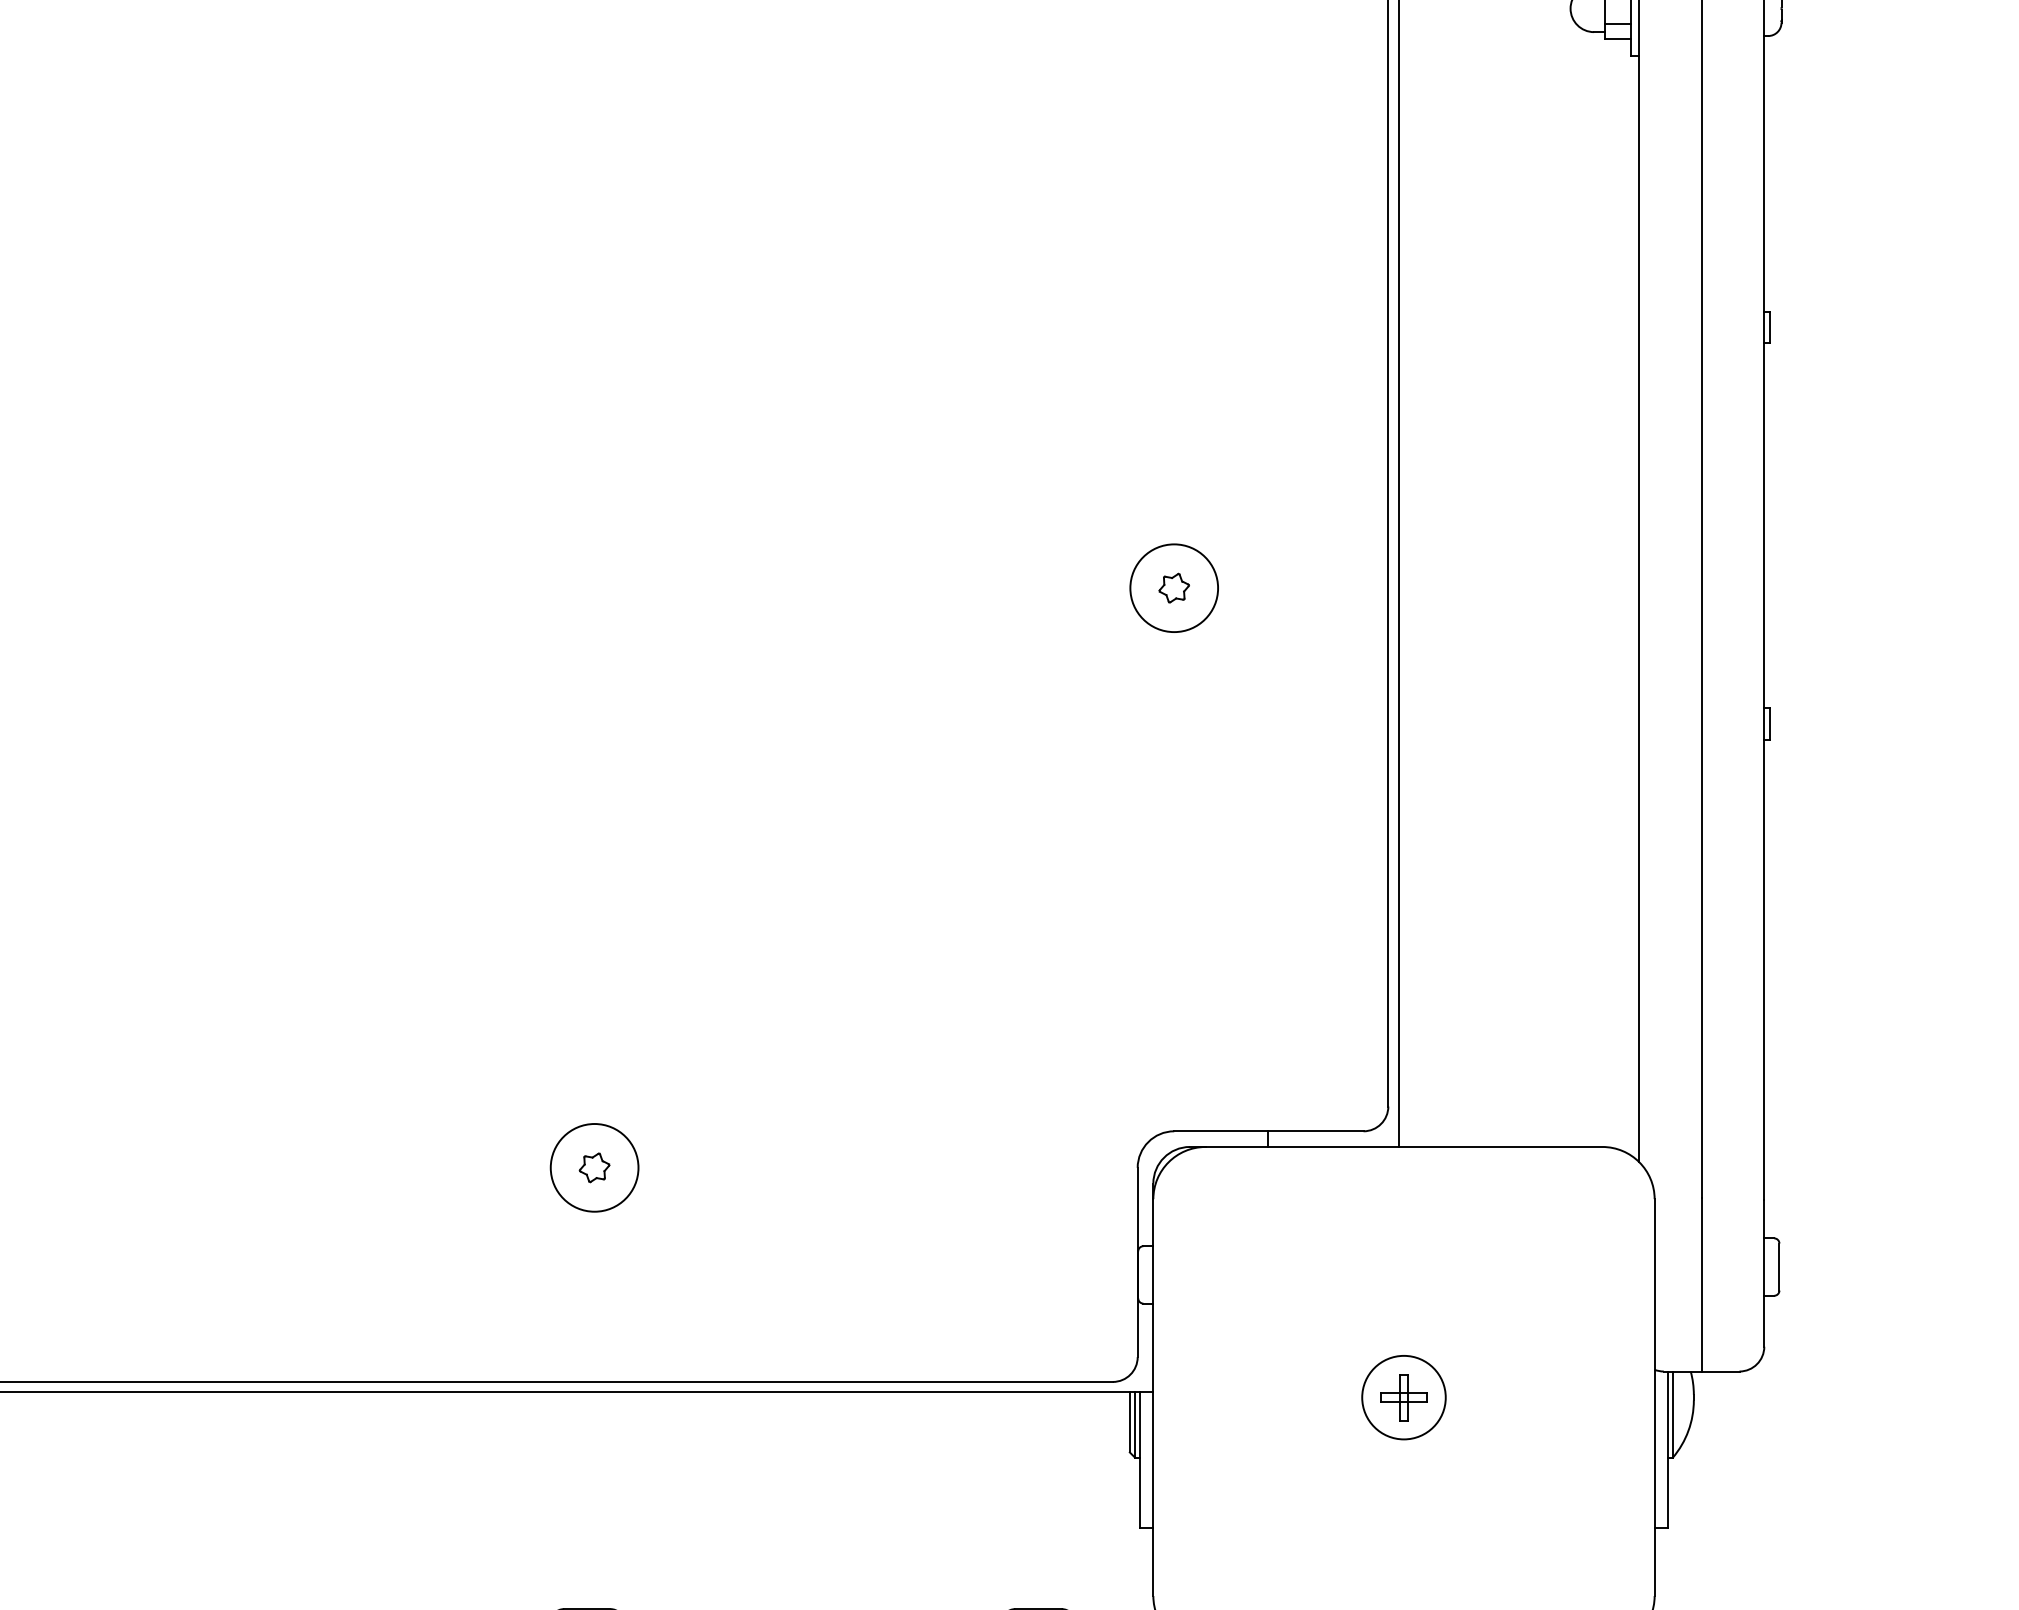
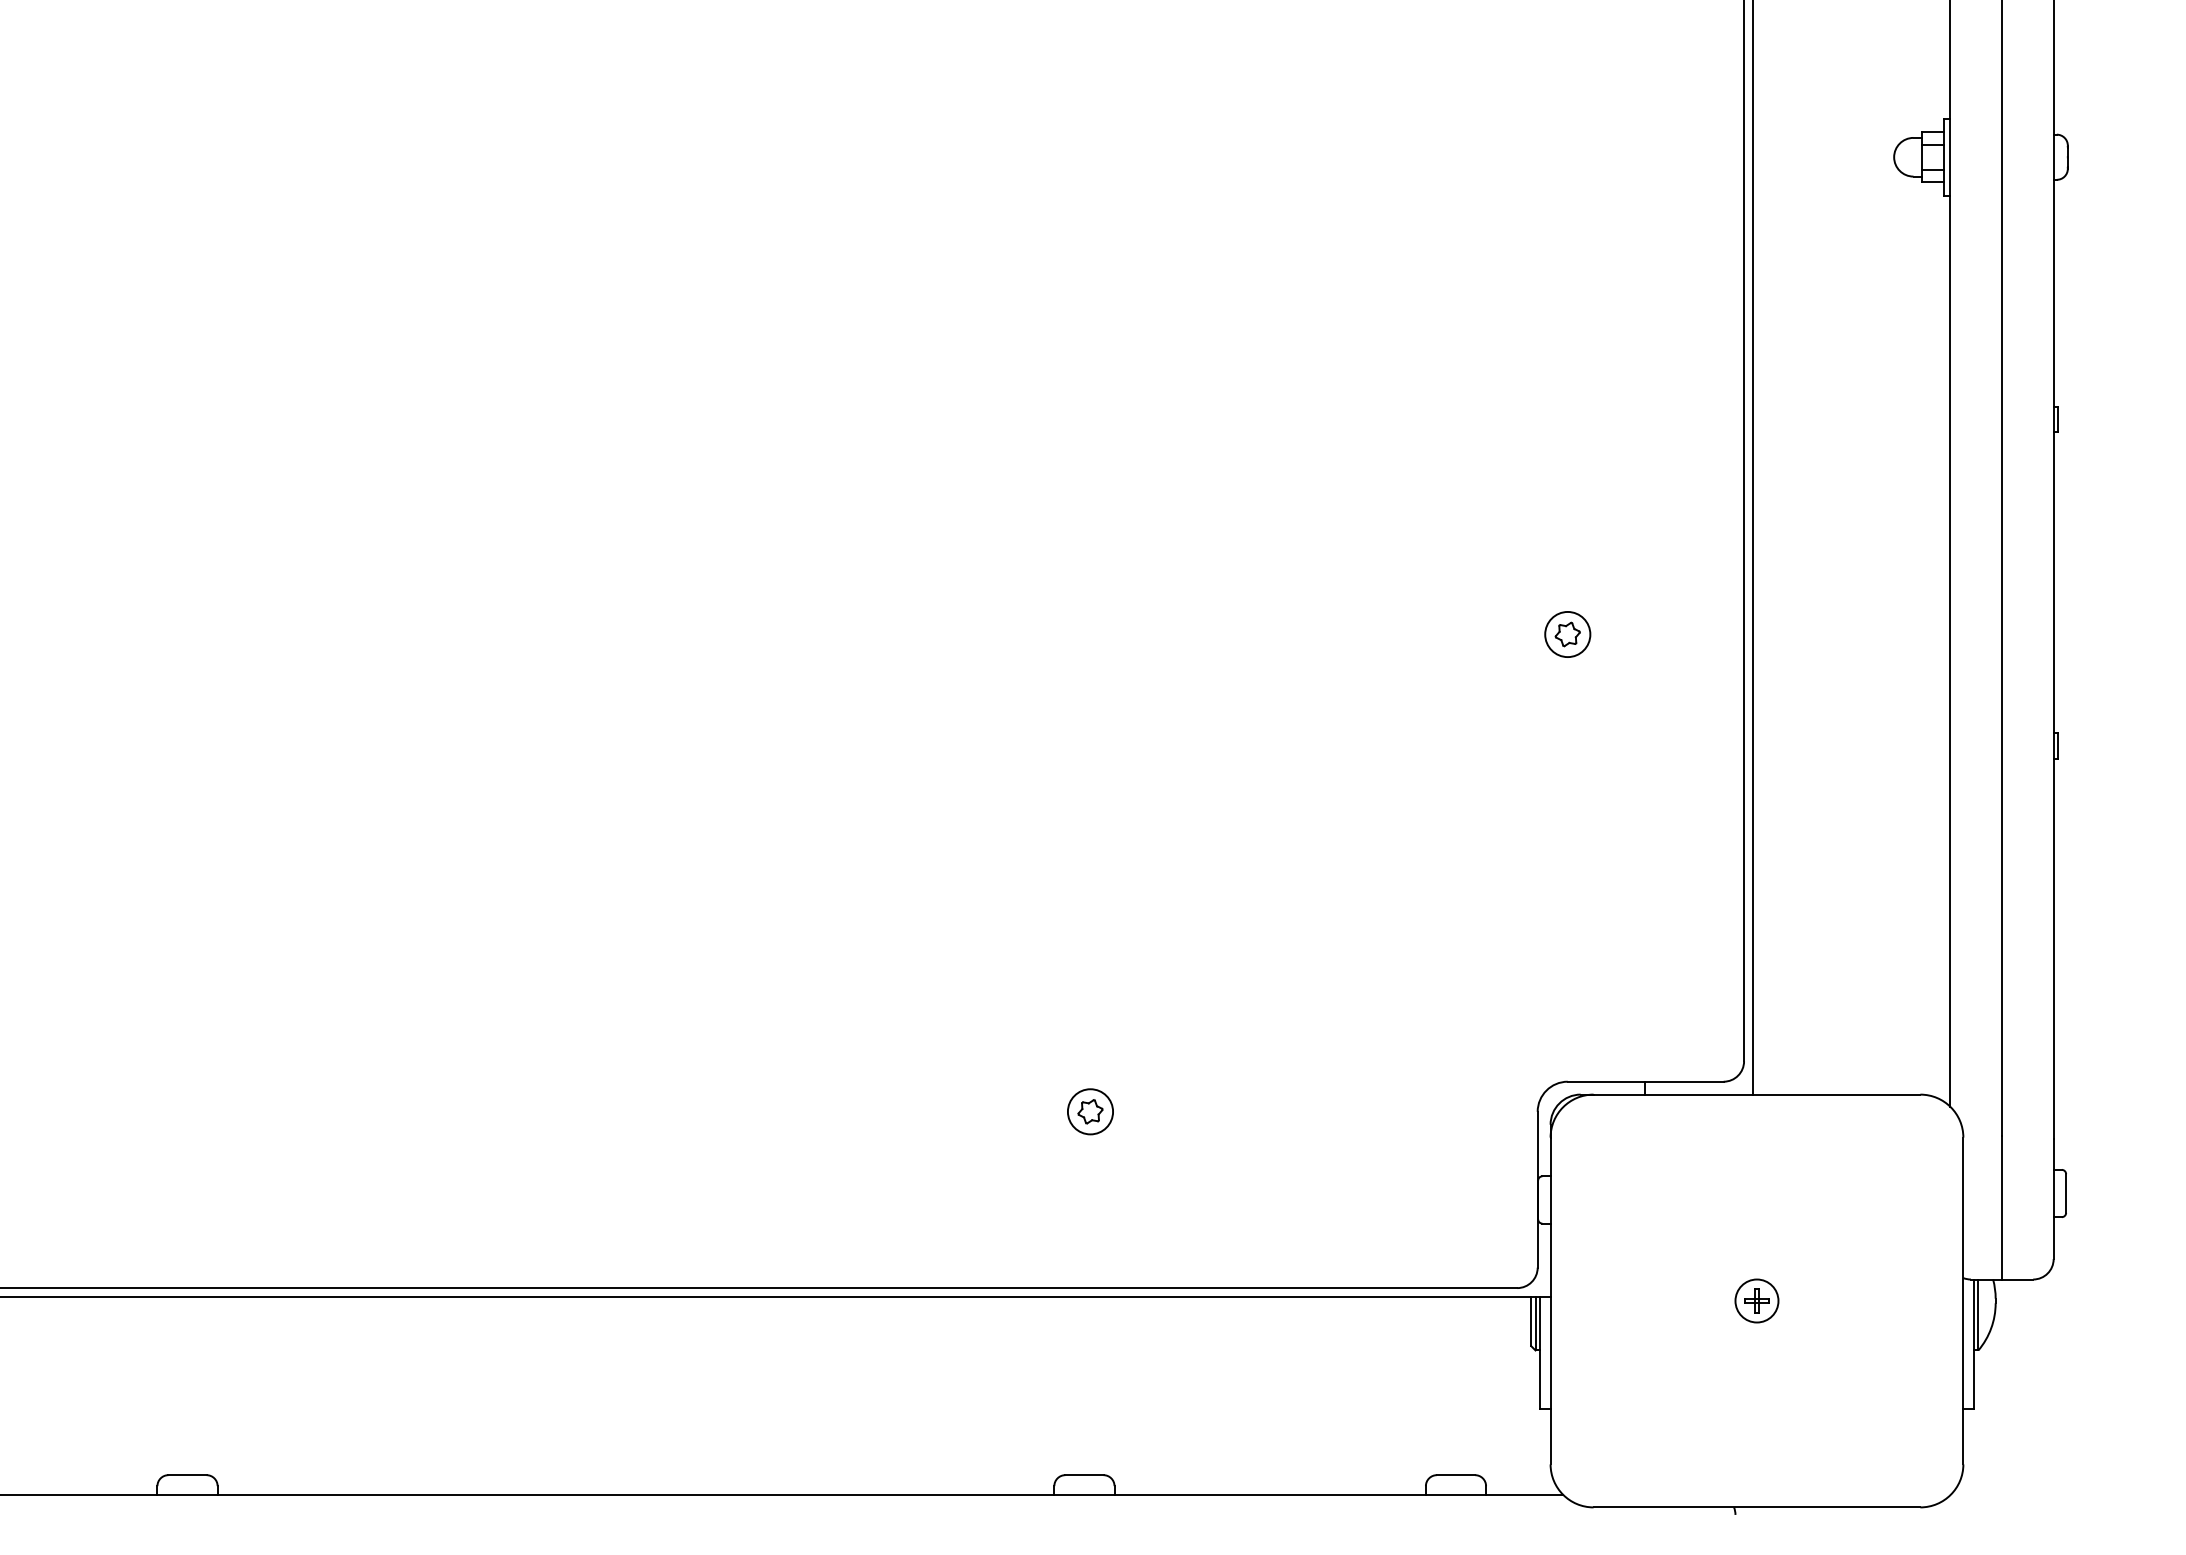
circle: (1173, 588) -> (1567, 634), size x0.62
circle: (594, 1167) -> (1090, 1111), size x0.62
part: (1403, 1396) -> (1756, 1300), size x0.62

